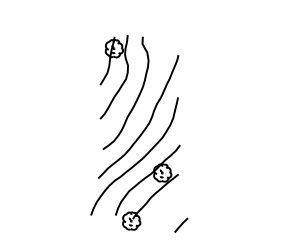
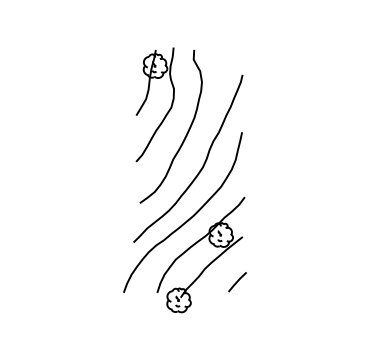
line: (181, 225) -> (237, 282), moved

